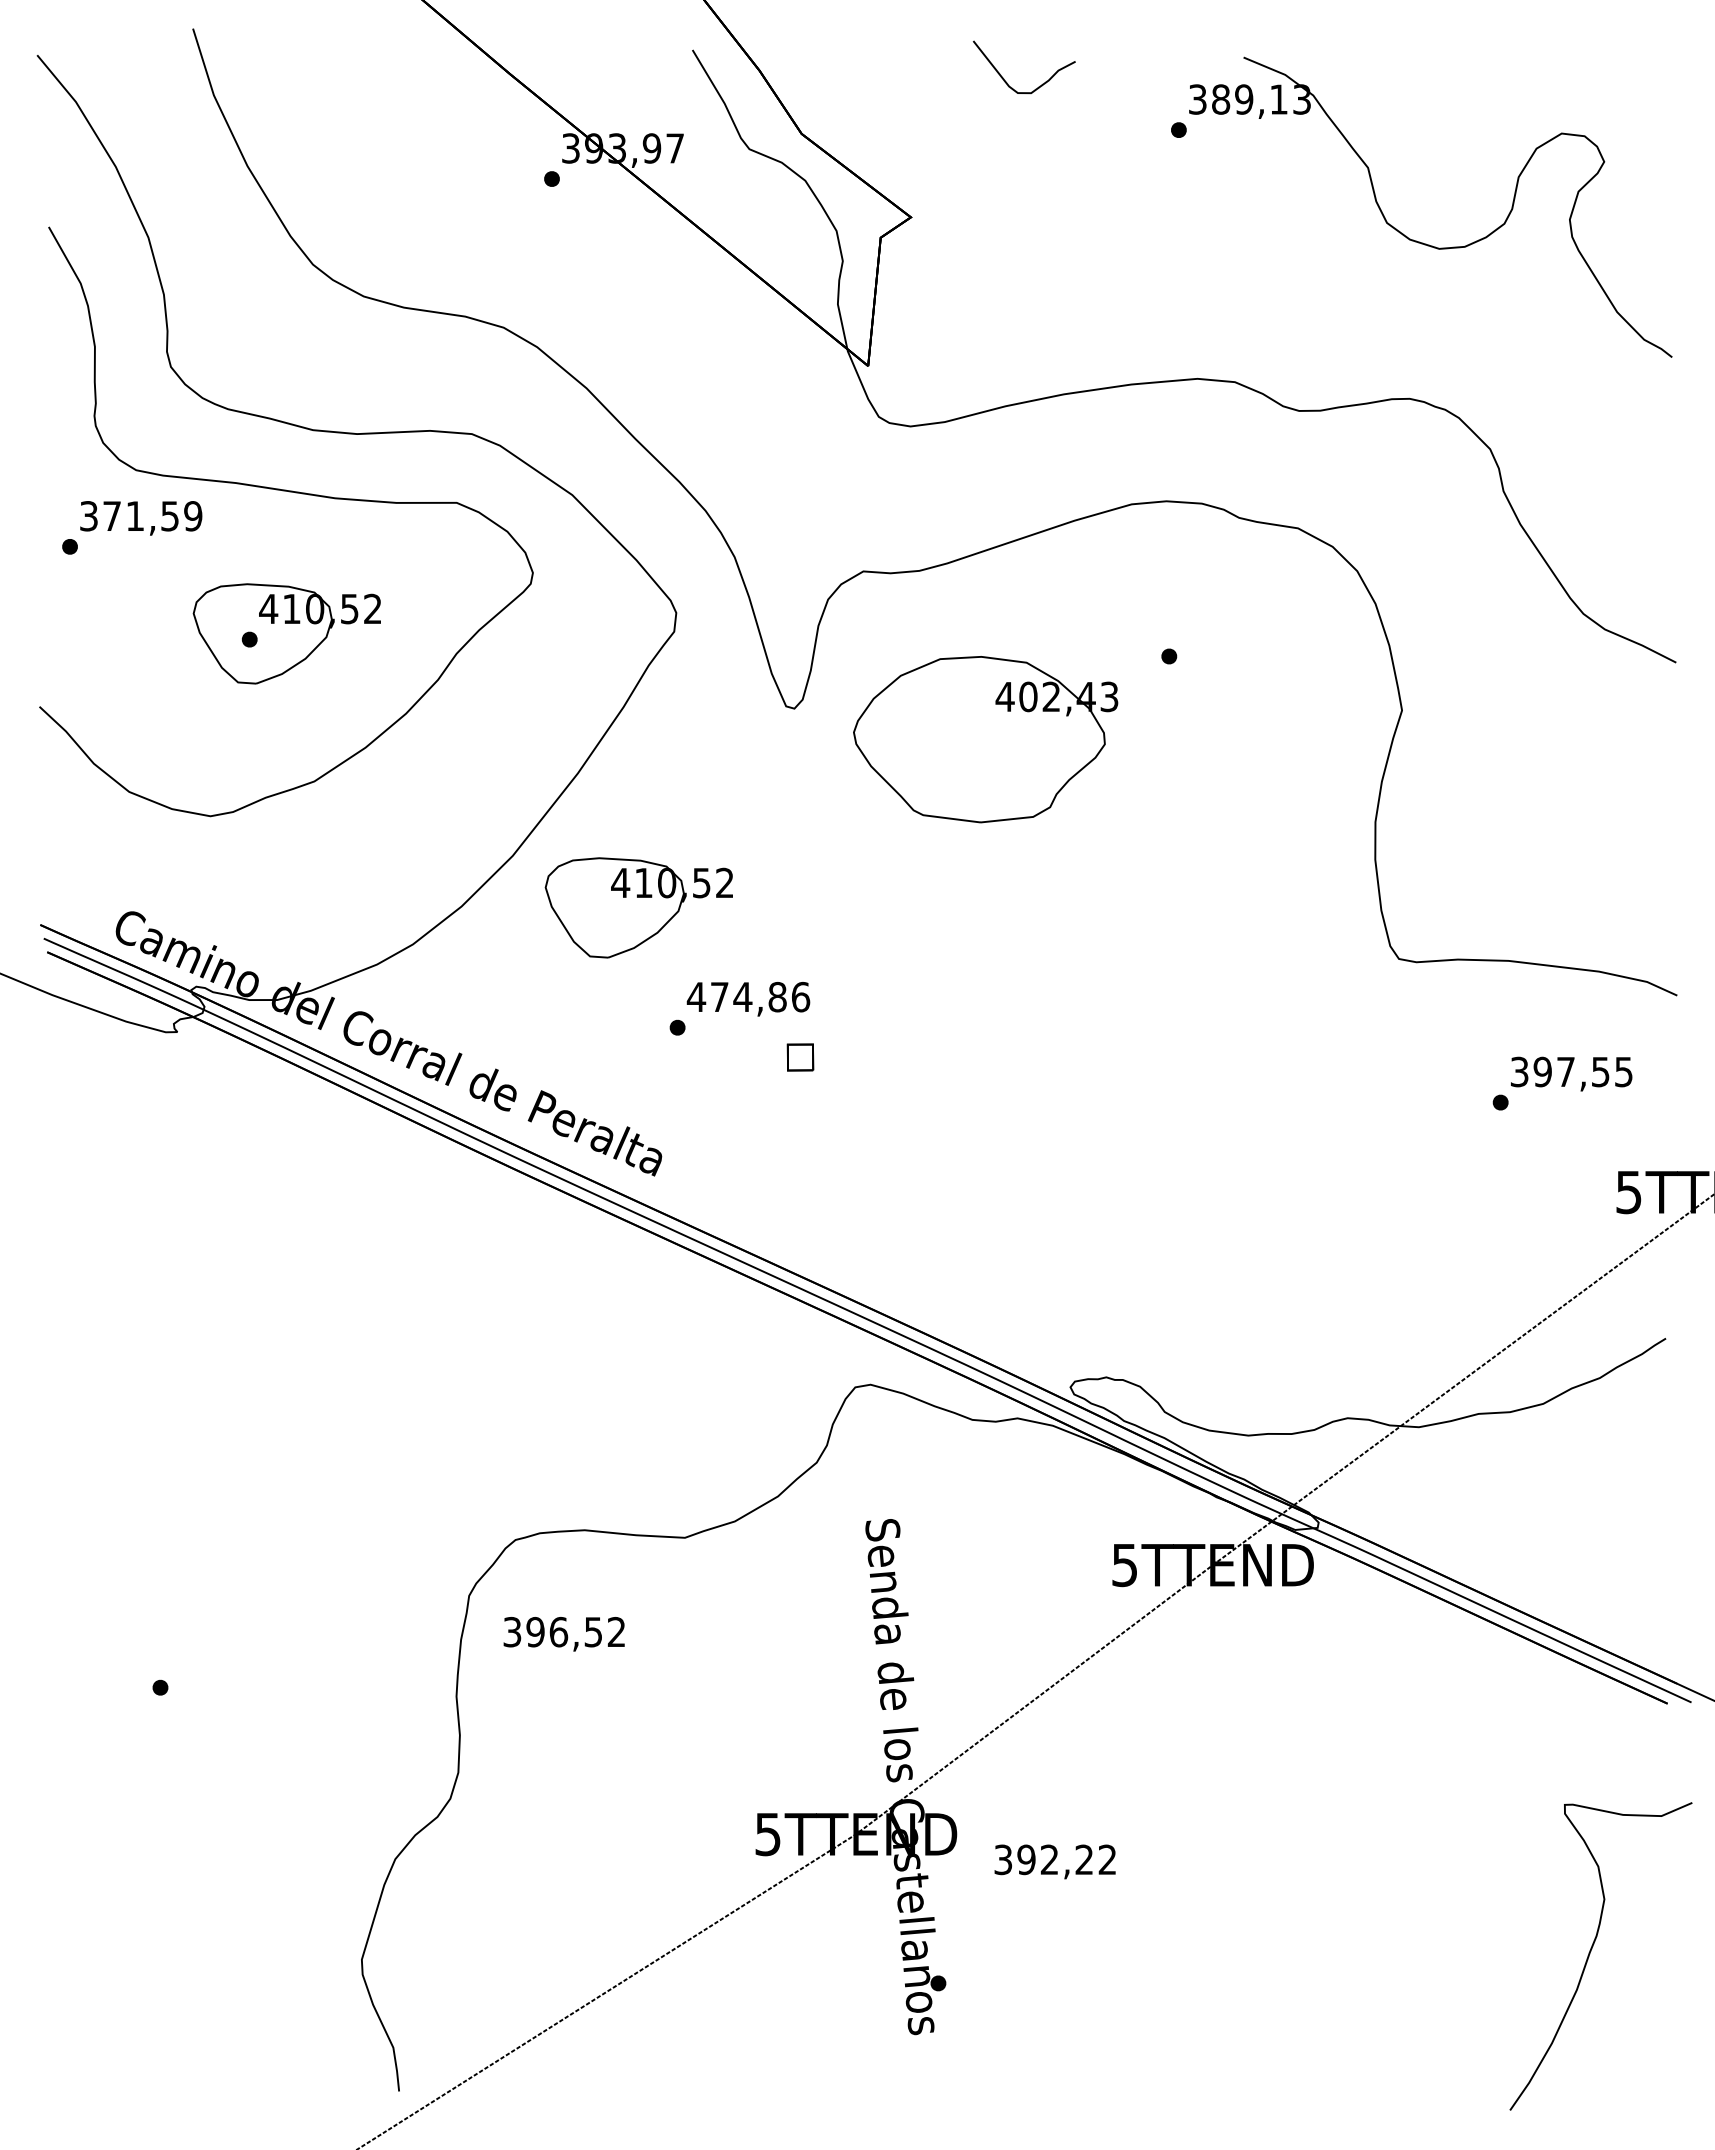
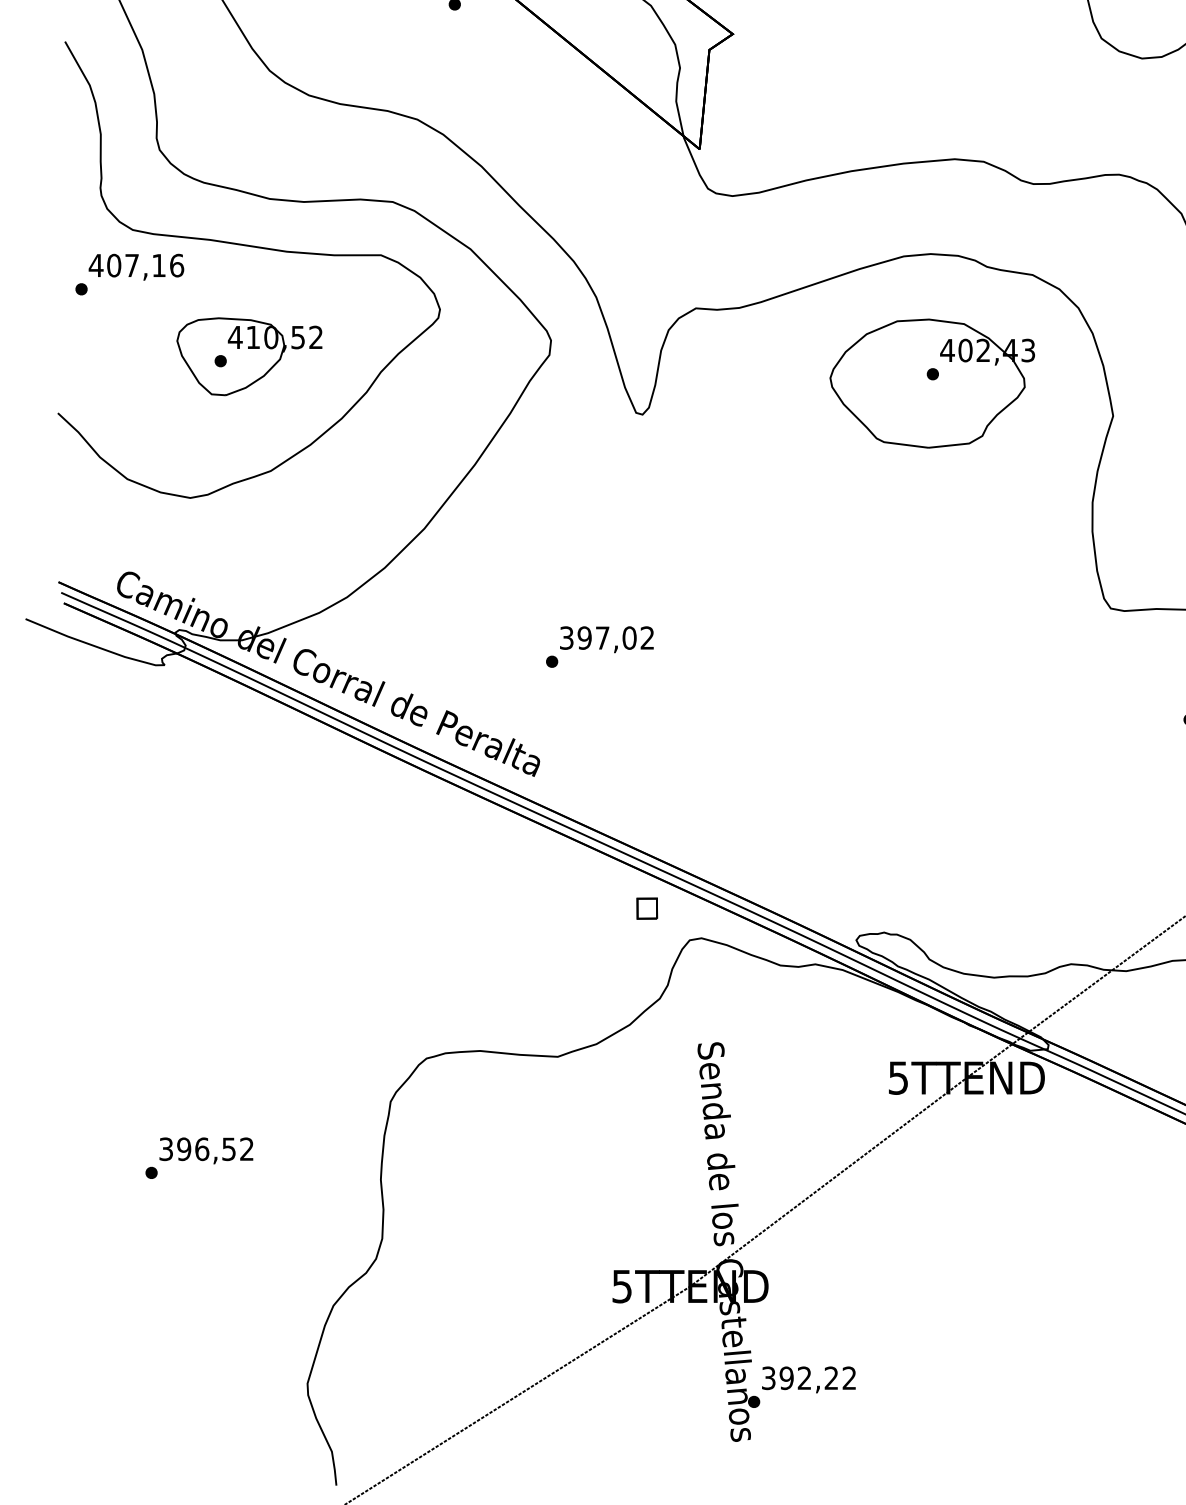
text: (140, 516) -> (136, 265), 371,59 -> 407,16
part: (985, 739) -> (932, 383), moved
part: (638, 907) -> (521, 568), removed
text: (748, 996) -> (607, 637), 474,86 -> 397,02
part: (800, 1057) -> (647, 908), moved
text: (563, 1634) -> (205, 1151), moved
text: (1054, 1861) -> (808, 1379), moved

